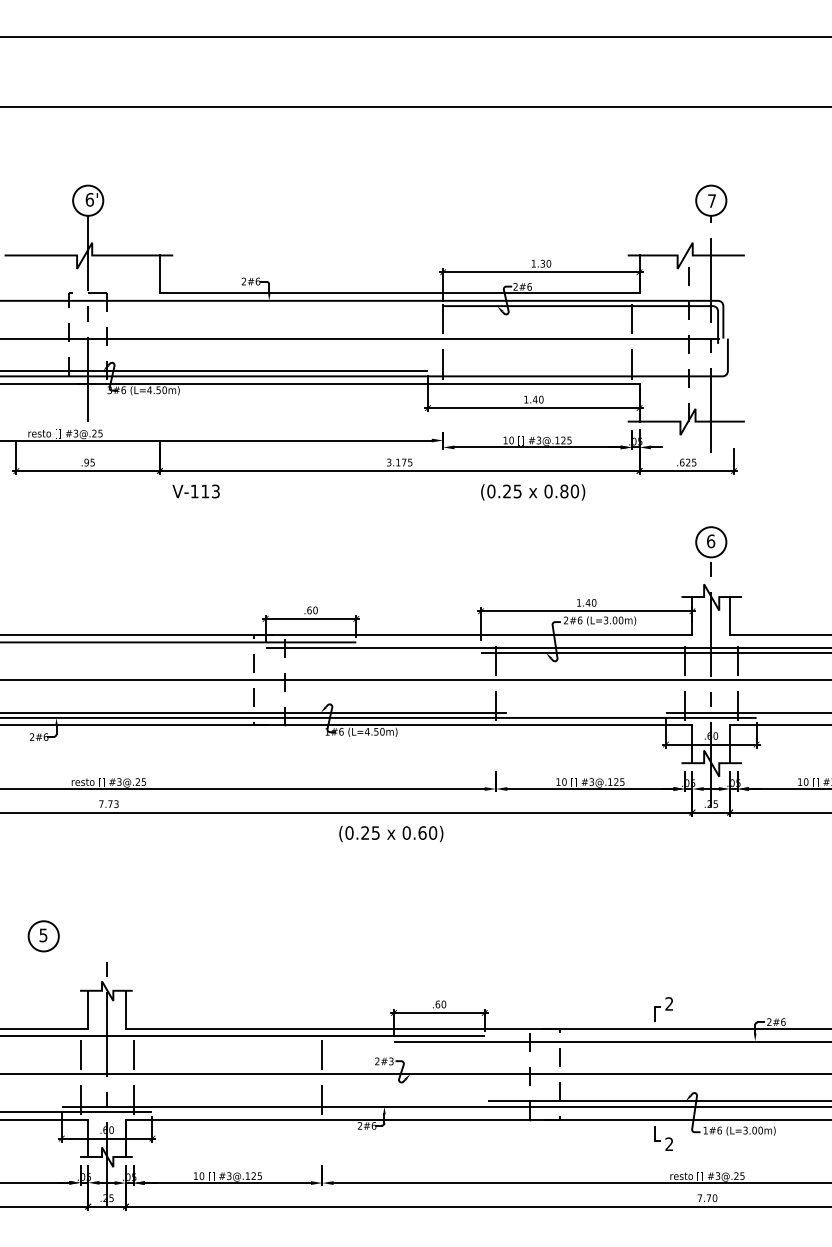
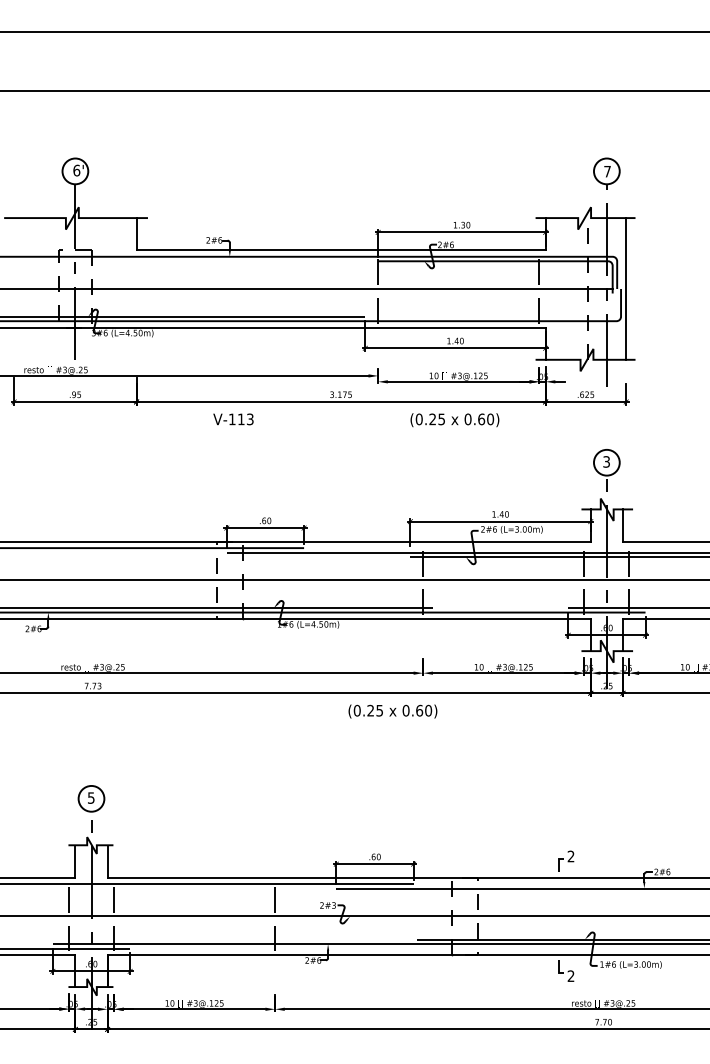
line: (734, 338) -> (626, 288), added
text: (196, 491) -> (233, 419), moved
text: (564, 491) -> (481, 419), 0.80) -> 0.60)
text: (710, 540) -> (606, 461), 6 -> 3
text: (390, 833) -> (392, 711), moved
part: (43, 935) -> (91, 798), moved

